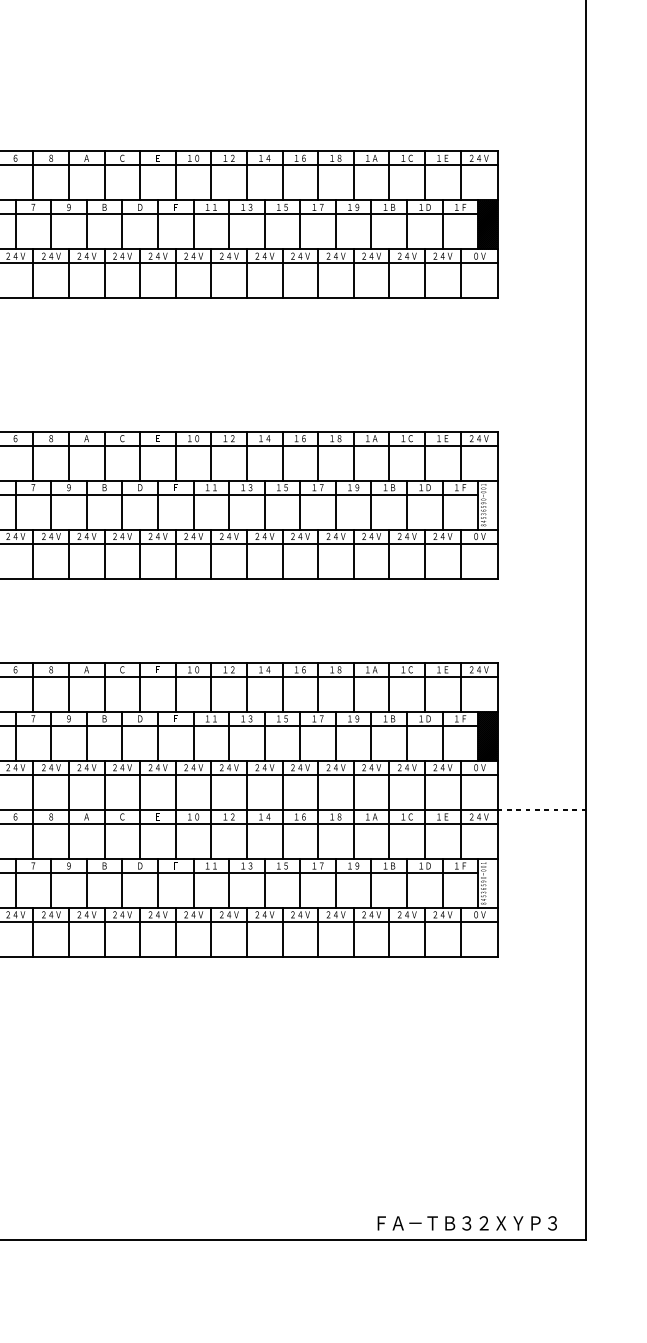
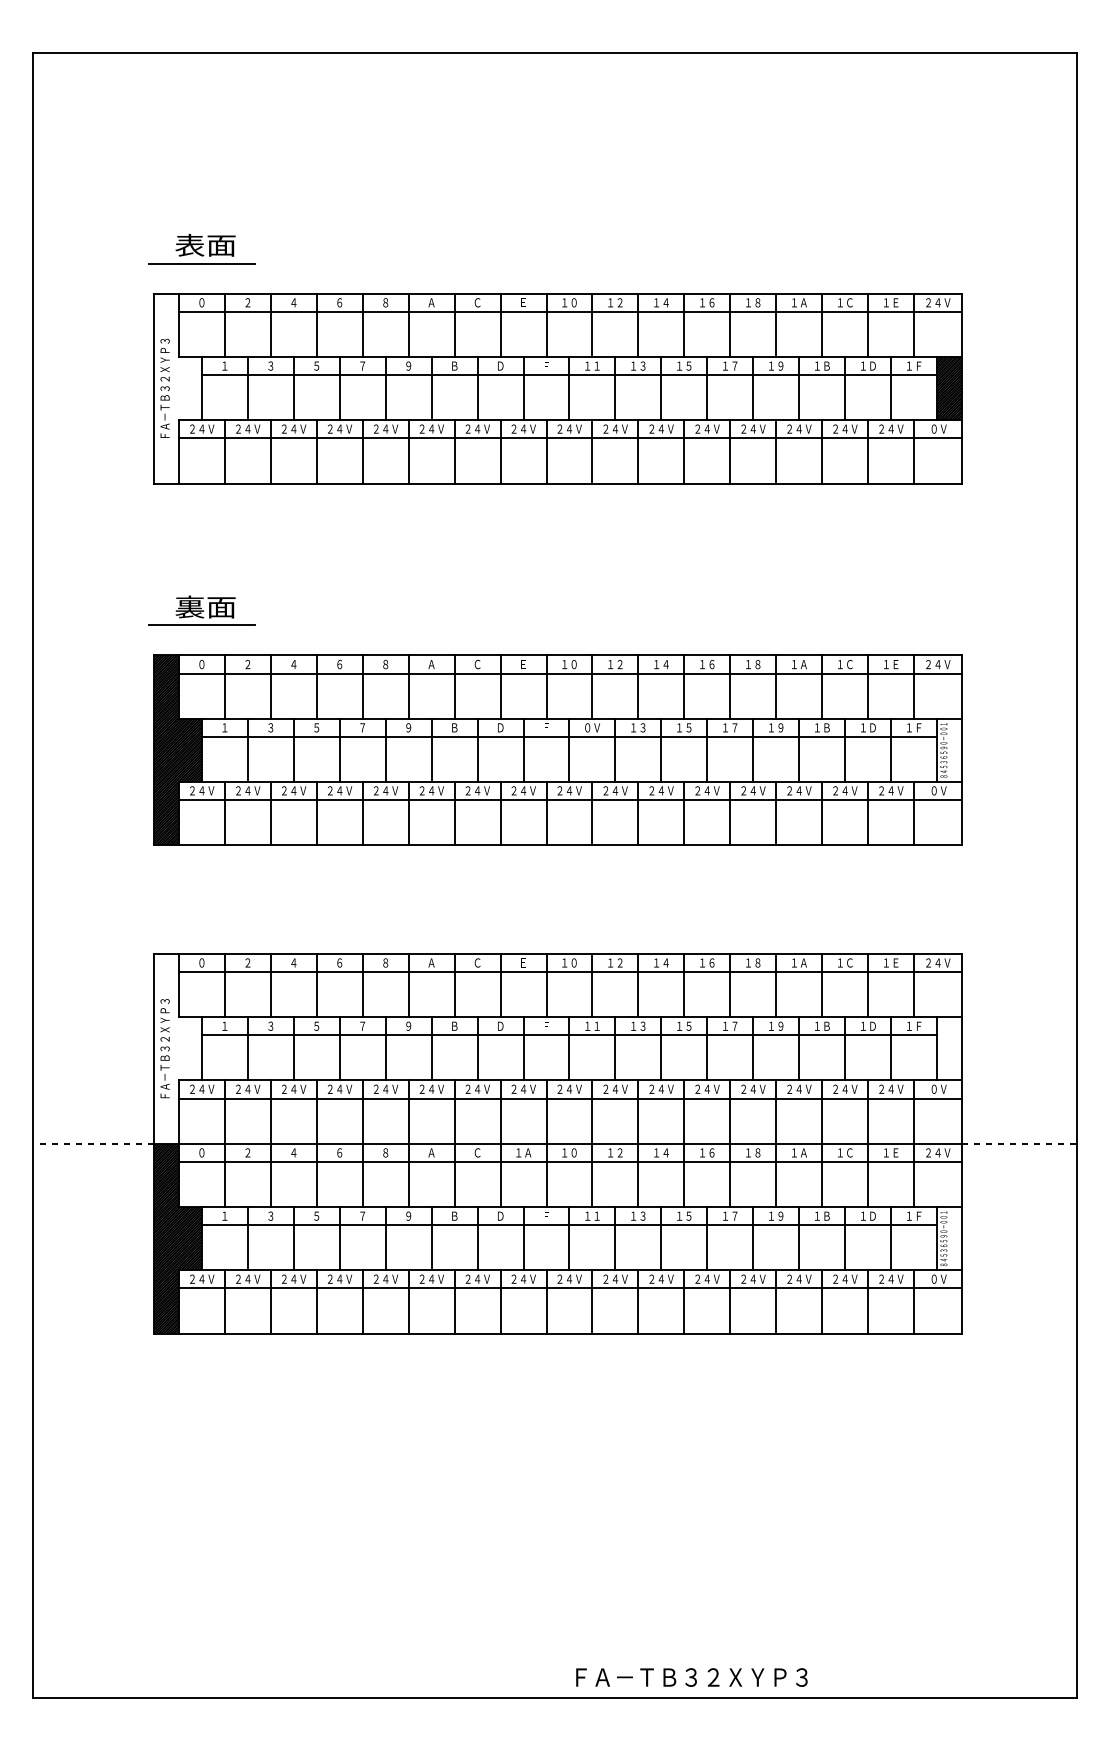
text: (211, 487) -> (592, 727), １１ -> ０Ｖ
hatch: (487, 736) -> (949, 1048), removed
text: (157, 816) -> (523, 1152), Ｅ -> １Ａ
text: (467, 1223) -> (691, 1677), moved

